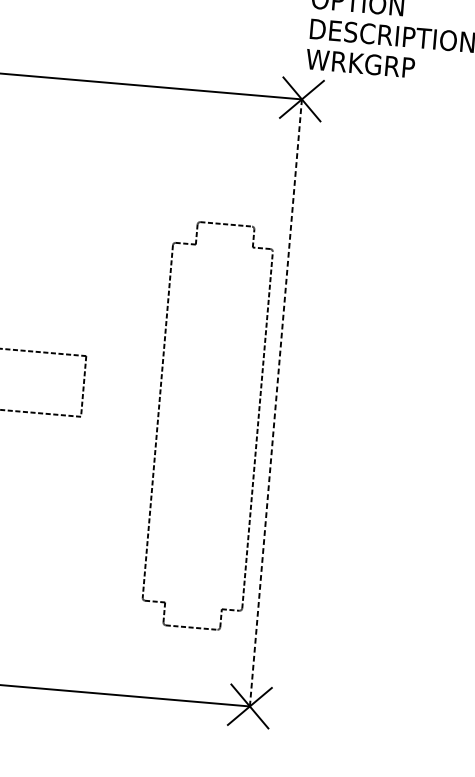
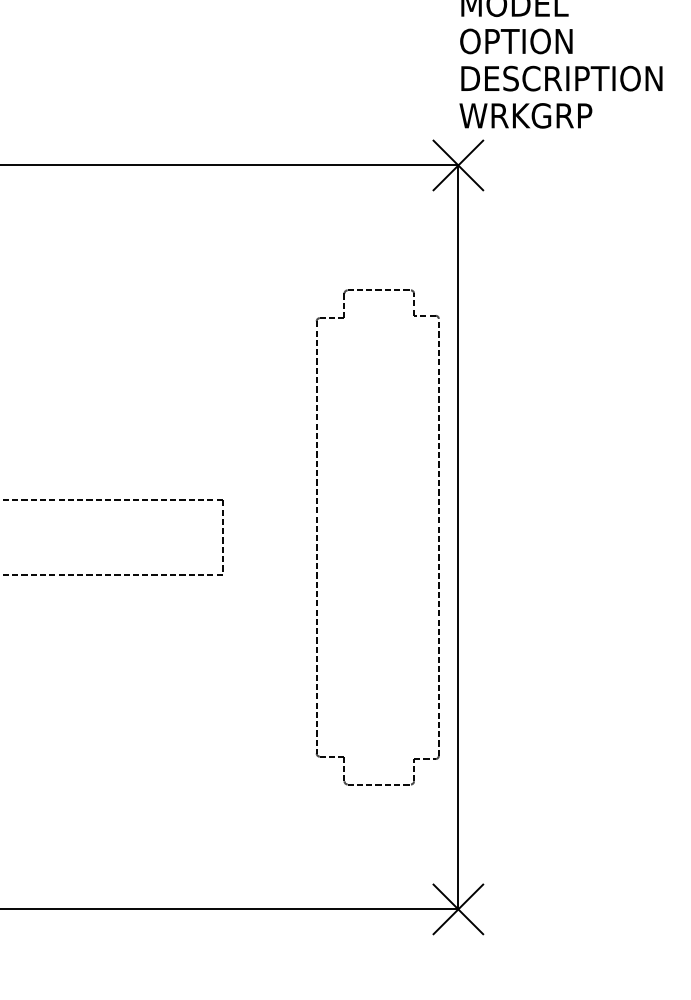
line: (276, 403) -> (458, 537), dashed -> solid
part: (158, 421) -> (317, 537), moved

